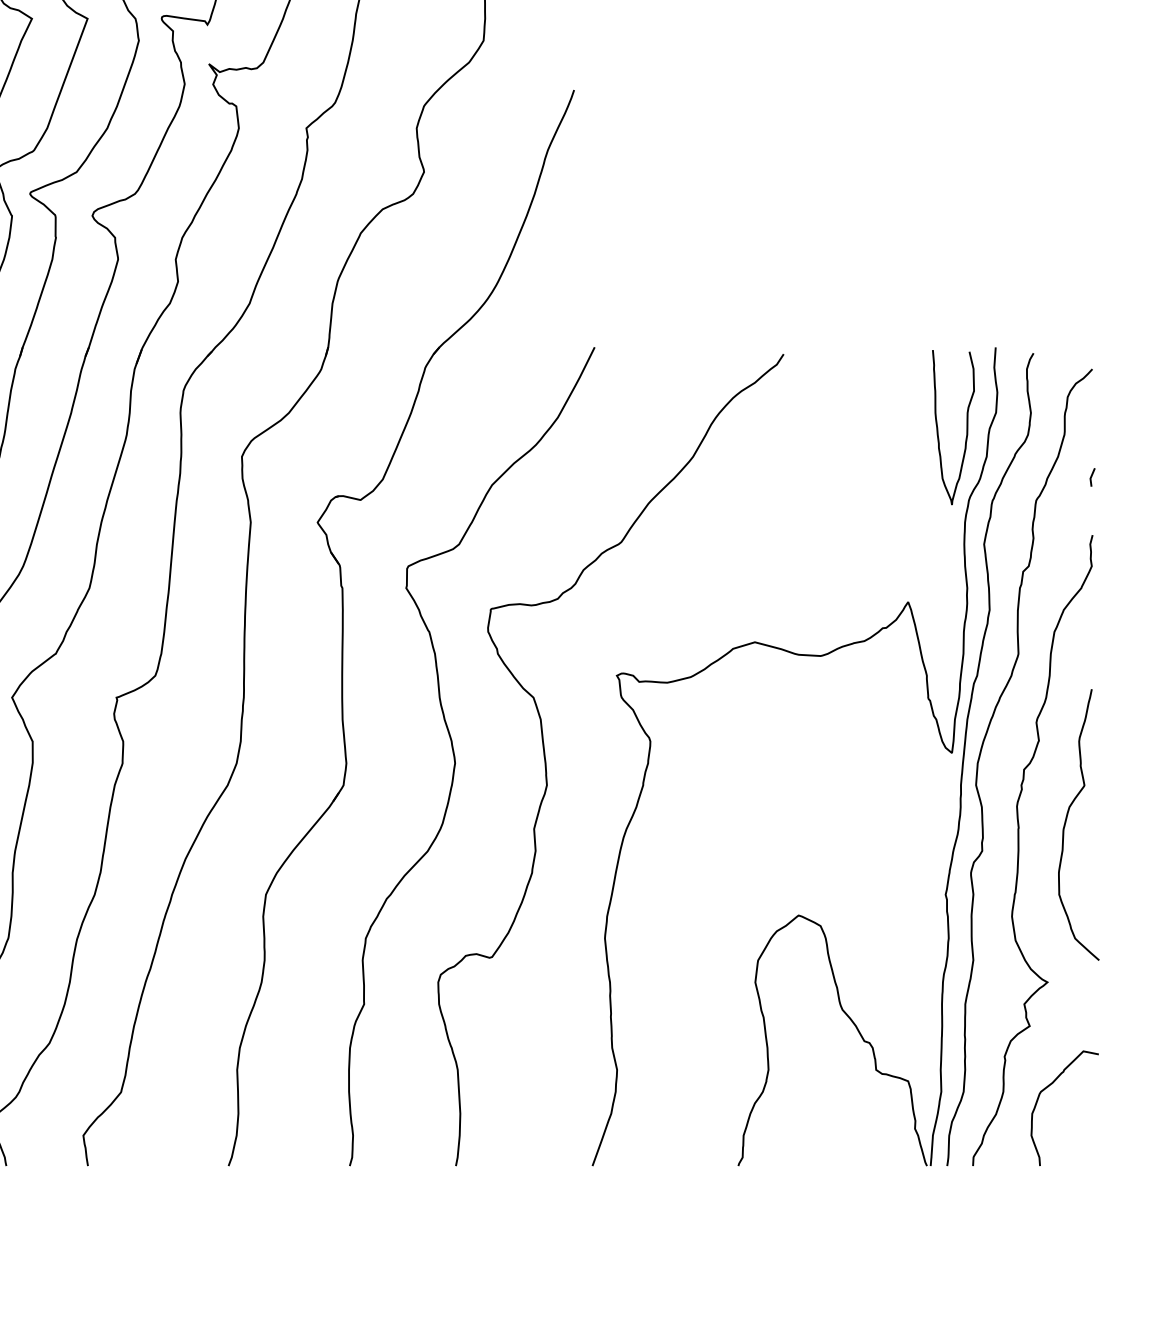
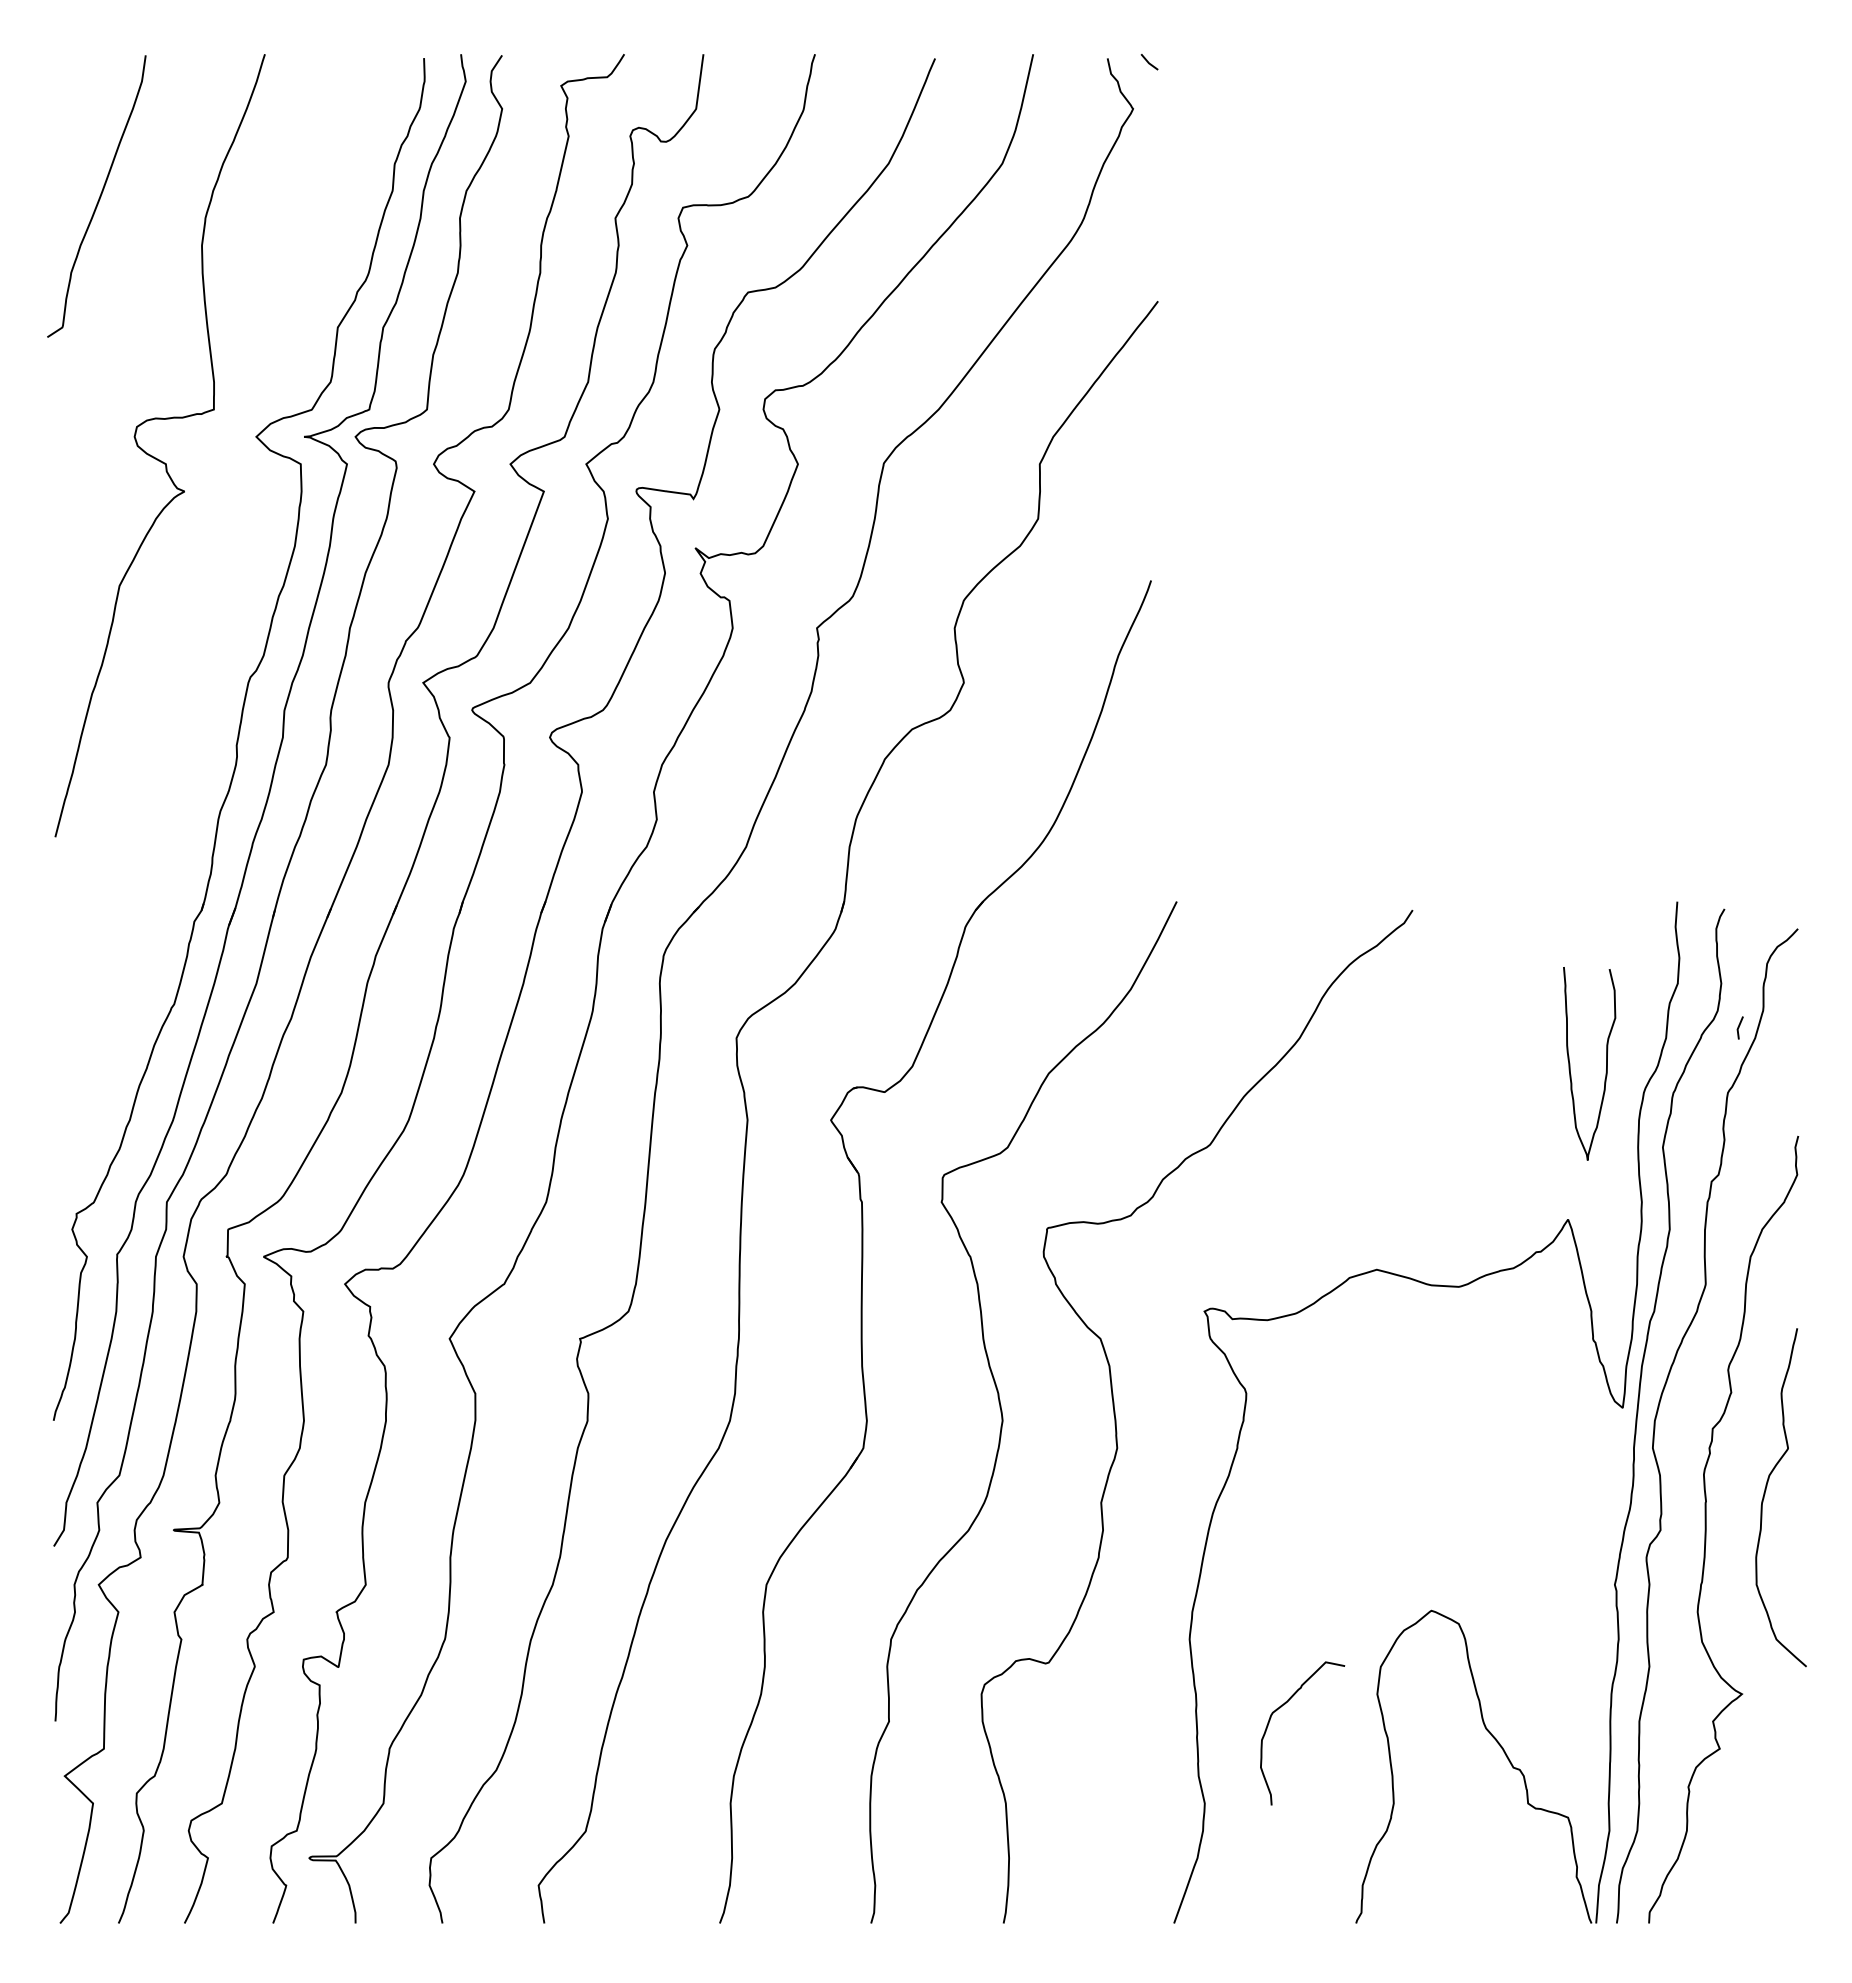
curve: (967, 427) -> (1606, 1063), moved
line: (1091, 477) -> (1739, 1027), moved
curve: (1047, 1088) -> (1280, 1708), moved

